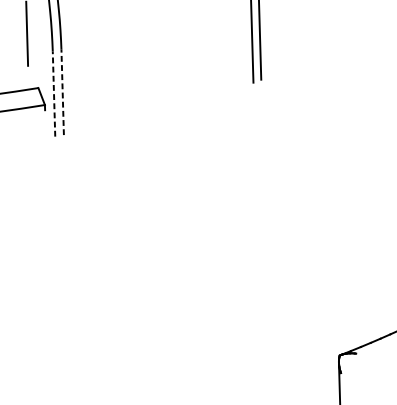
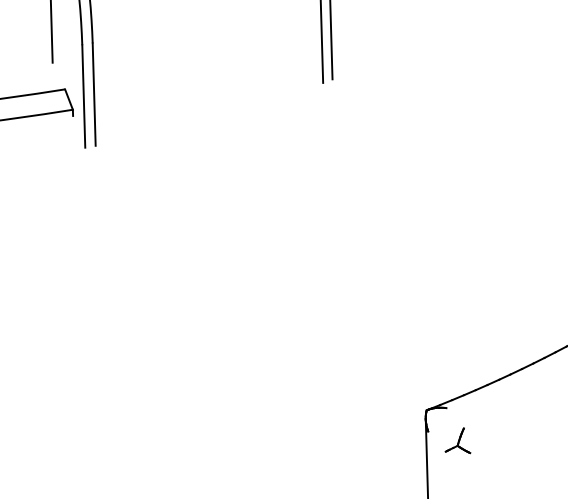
line: (62, 92) -> (94, 94), dashed -> solid
line: (53, 93) -> (83, 96), dashed -> solid
part: (365, 380) -> (457, 440), added

